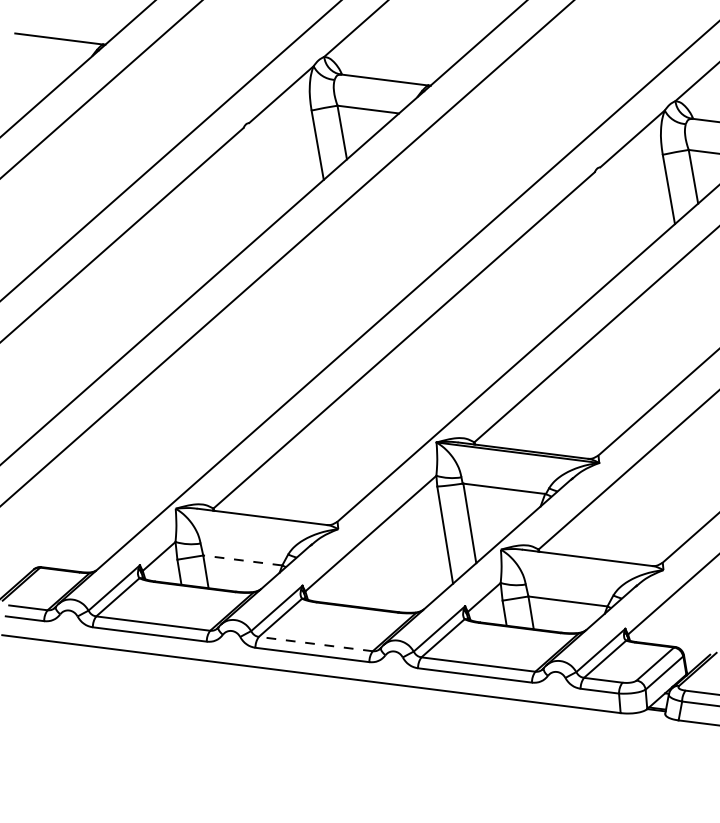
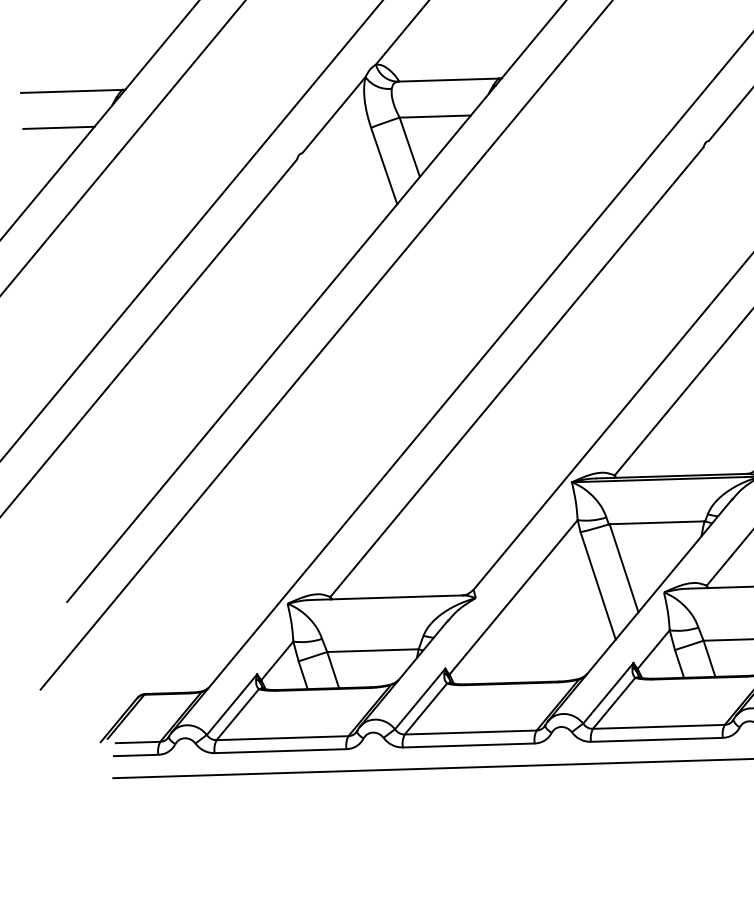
line: (42, 68) -> (58, 127), added
line: (242, 560) -> (372, 650), dashed -> solid
line: (315, 644) -> (470, 733), dashed -> solid

